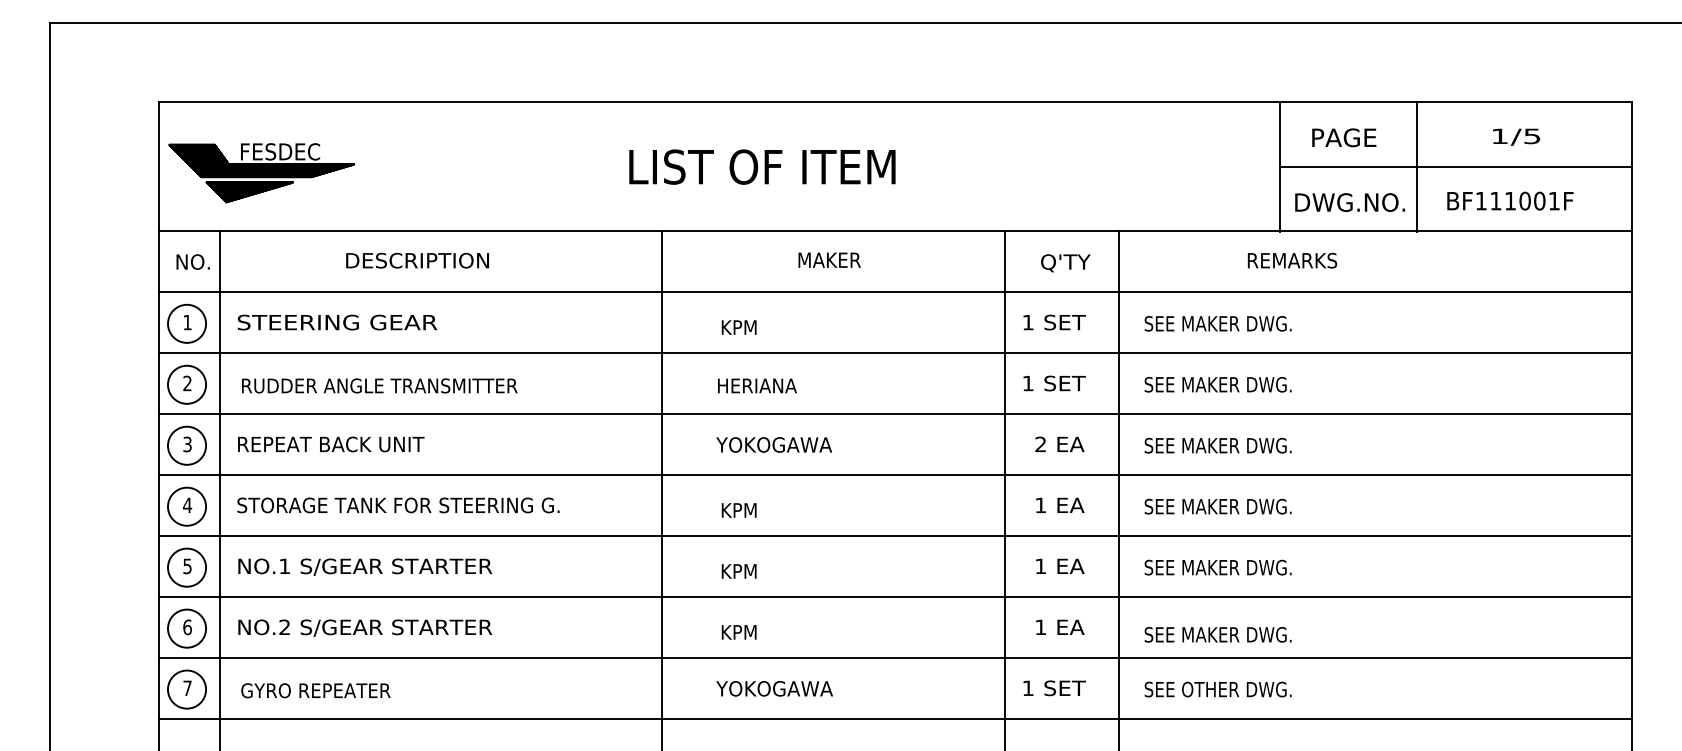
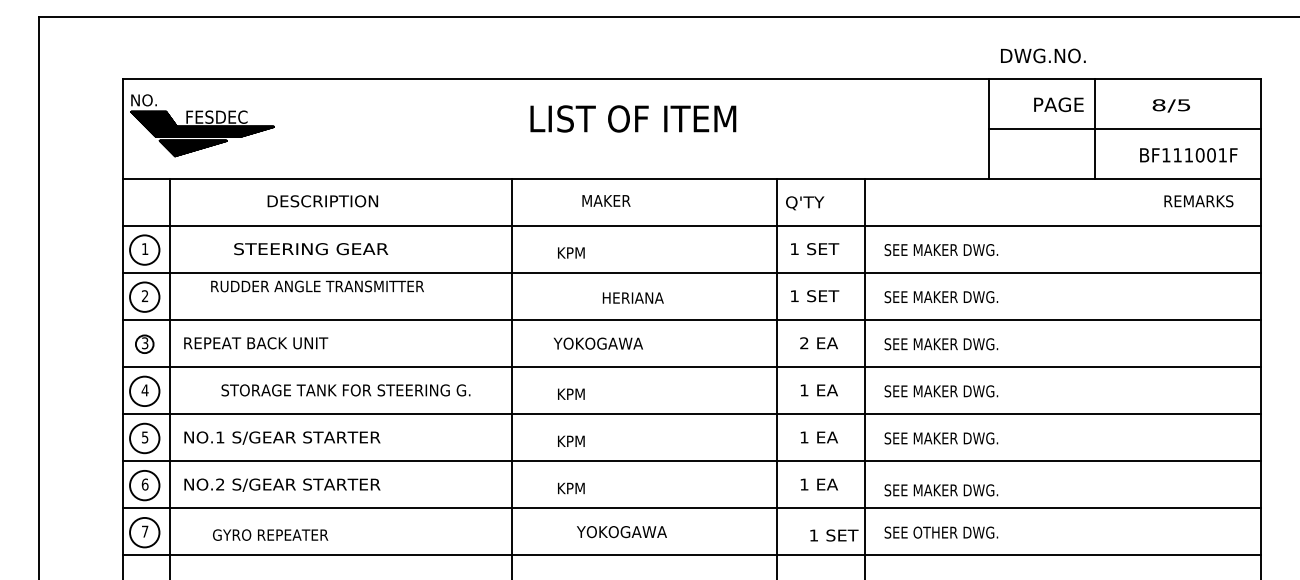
text: (1499, 136) -> (1158, 105), 1/5 -> 8/5
text: (1344, 137) -> (1059, 104), moved
text: (762, 166) -> (633, 118), moved
text: (1510, 200) -> (1188, 154), moved
text: (1349, 202) -> (1042, 55), moved
text: (829, 259) -> (606, 200), moved
text: (1292, 260) -> (1198, 201), moved
text: (192, 261) -> (143, 99), moved
text: (1065, 263) -> (804, 203), moved
text: (337, 322) -> (311, 249), moved
text: (379, 385) -> (317, 286), moved
text: (757, 385) -> (633, 297), moved
circle: (187, 445) -> (145, 344), size x0.6
text: (398, 505) -> (345, 390), moved
text: (774, 688) -> (621, 531), moved
text: (1054, 688) -> (834, 535), moved
text: (315, 690) -> (270, 534), moved

